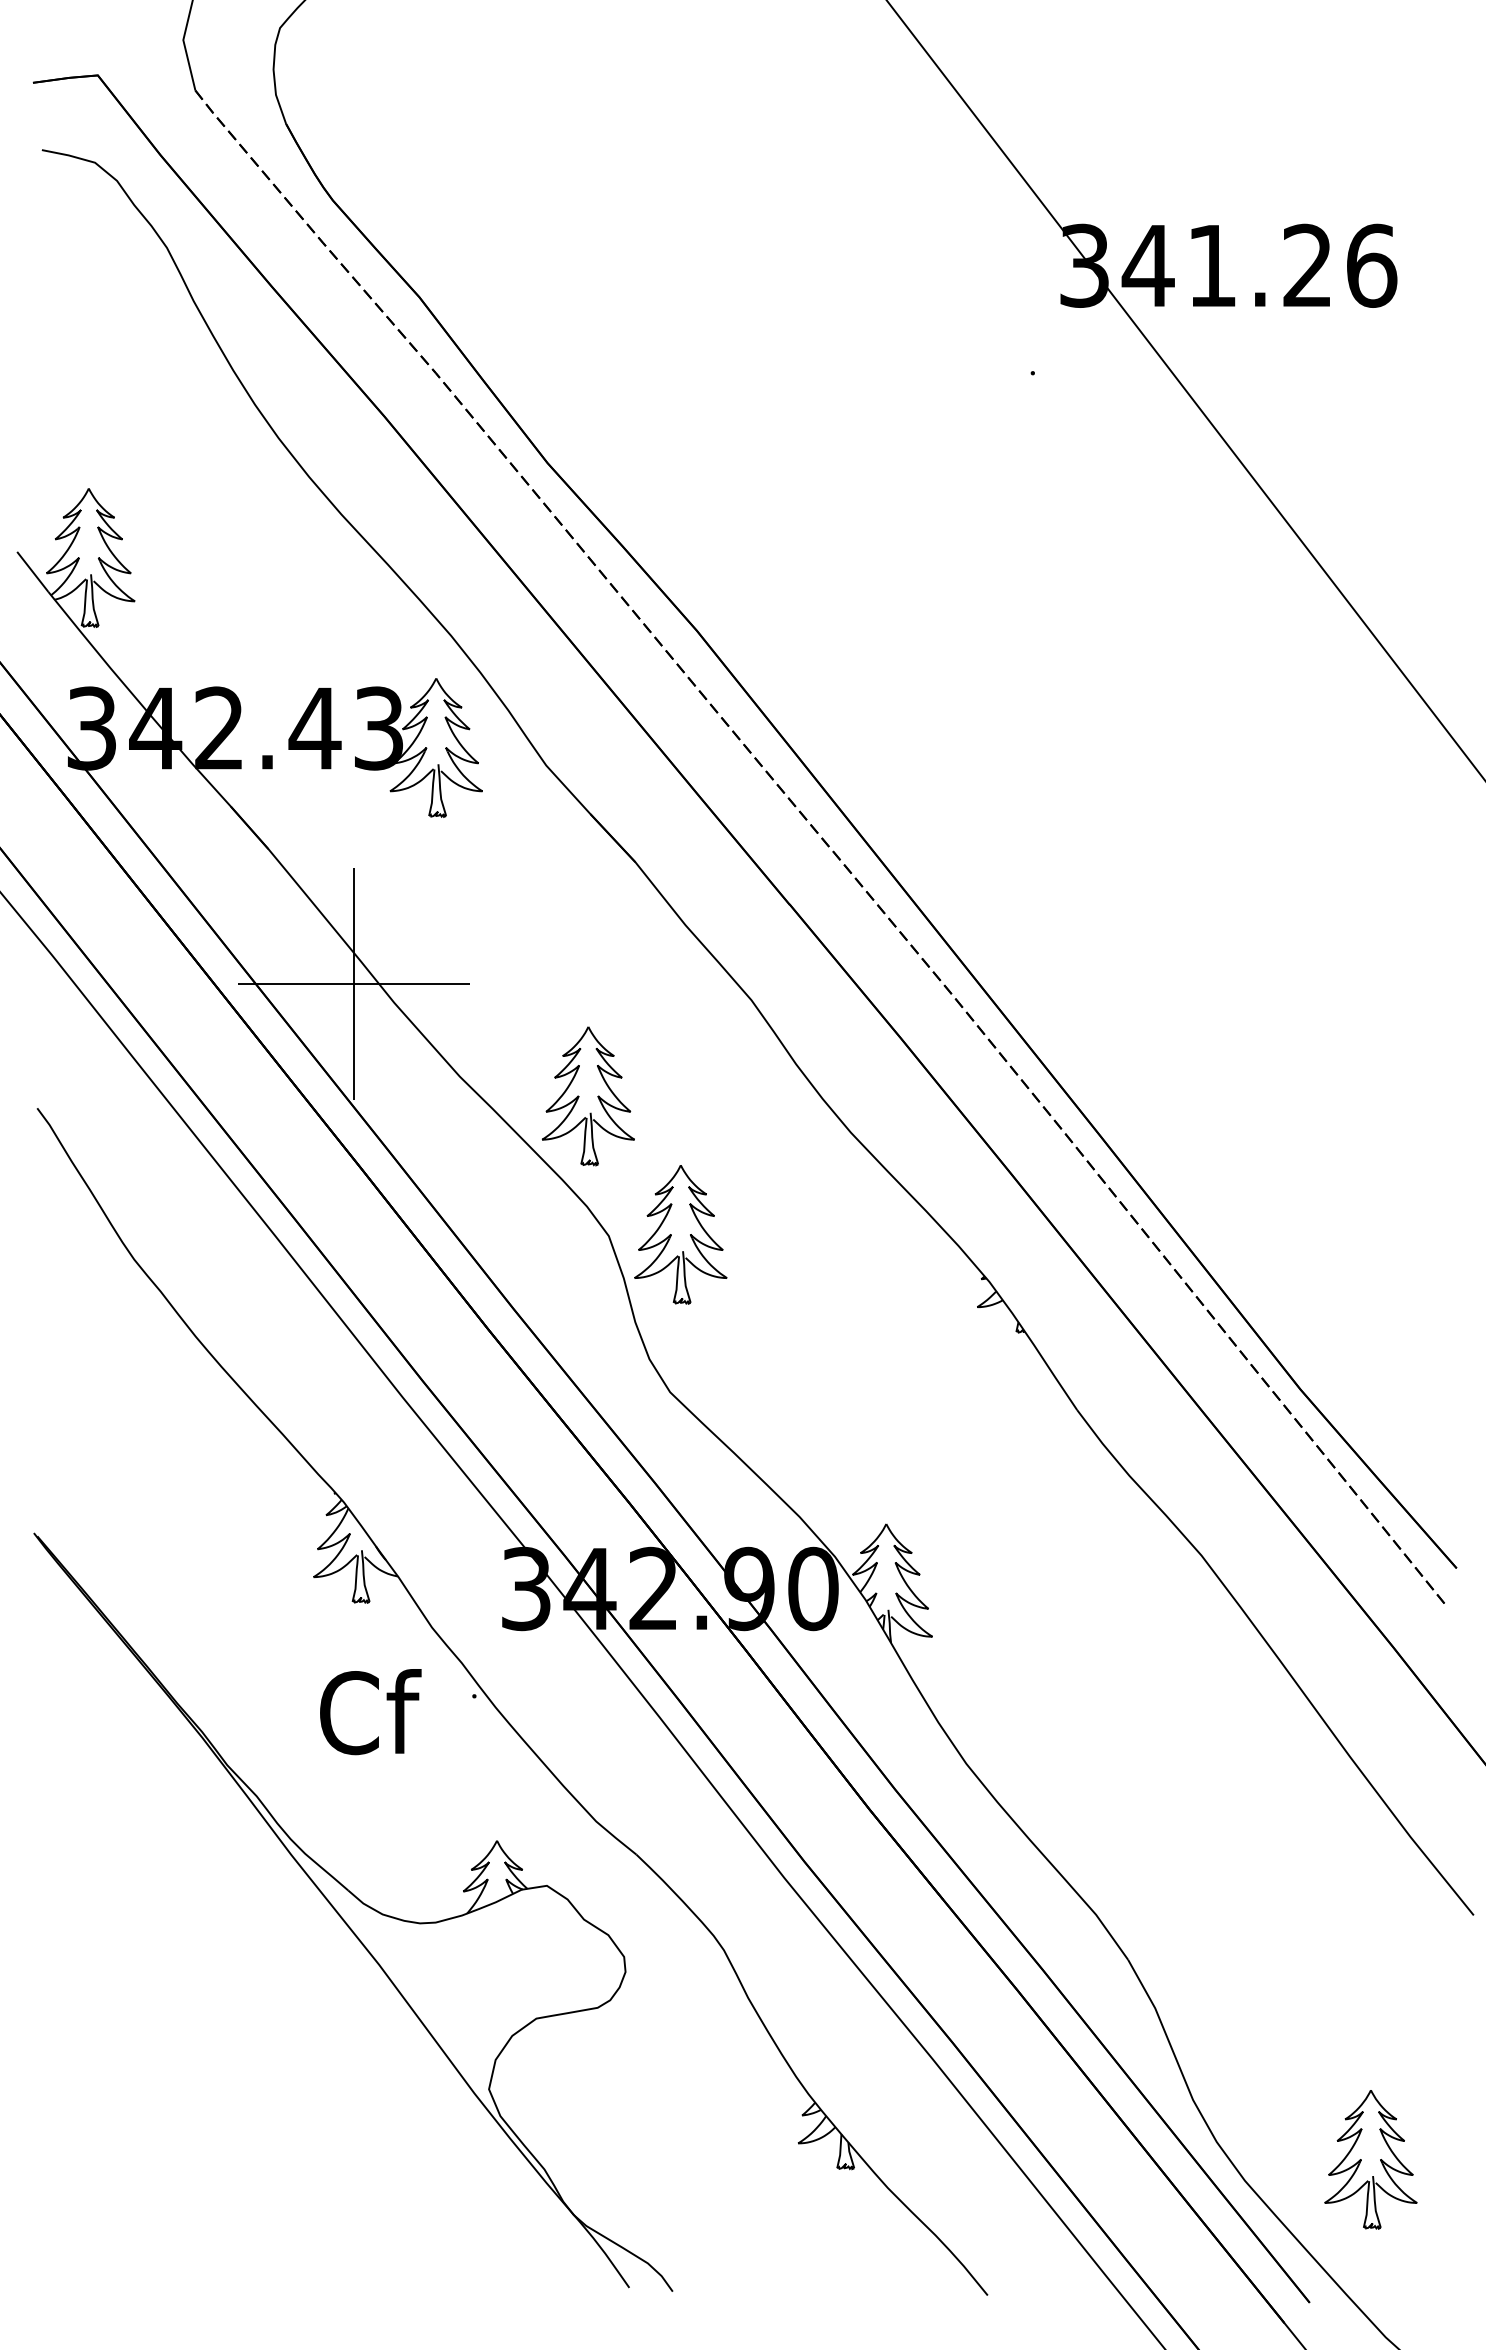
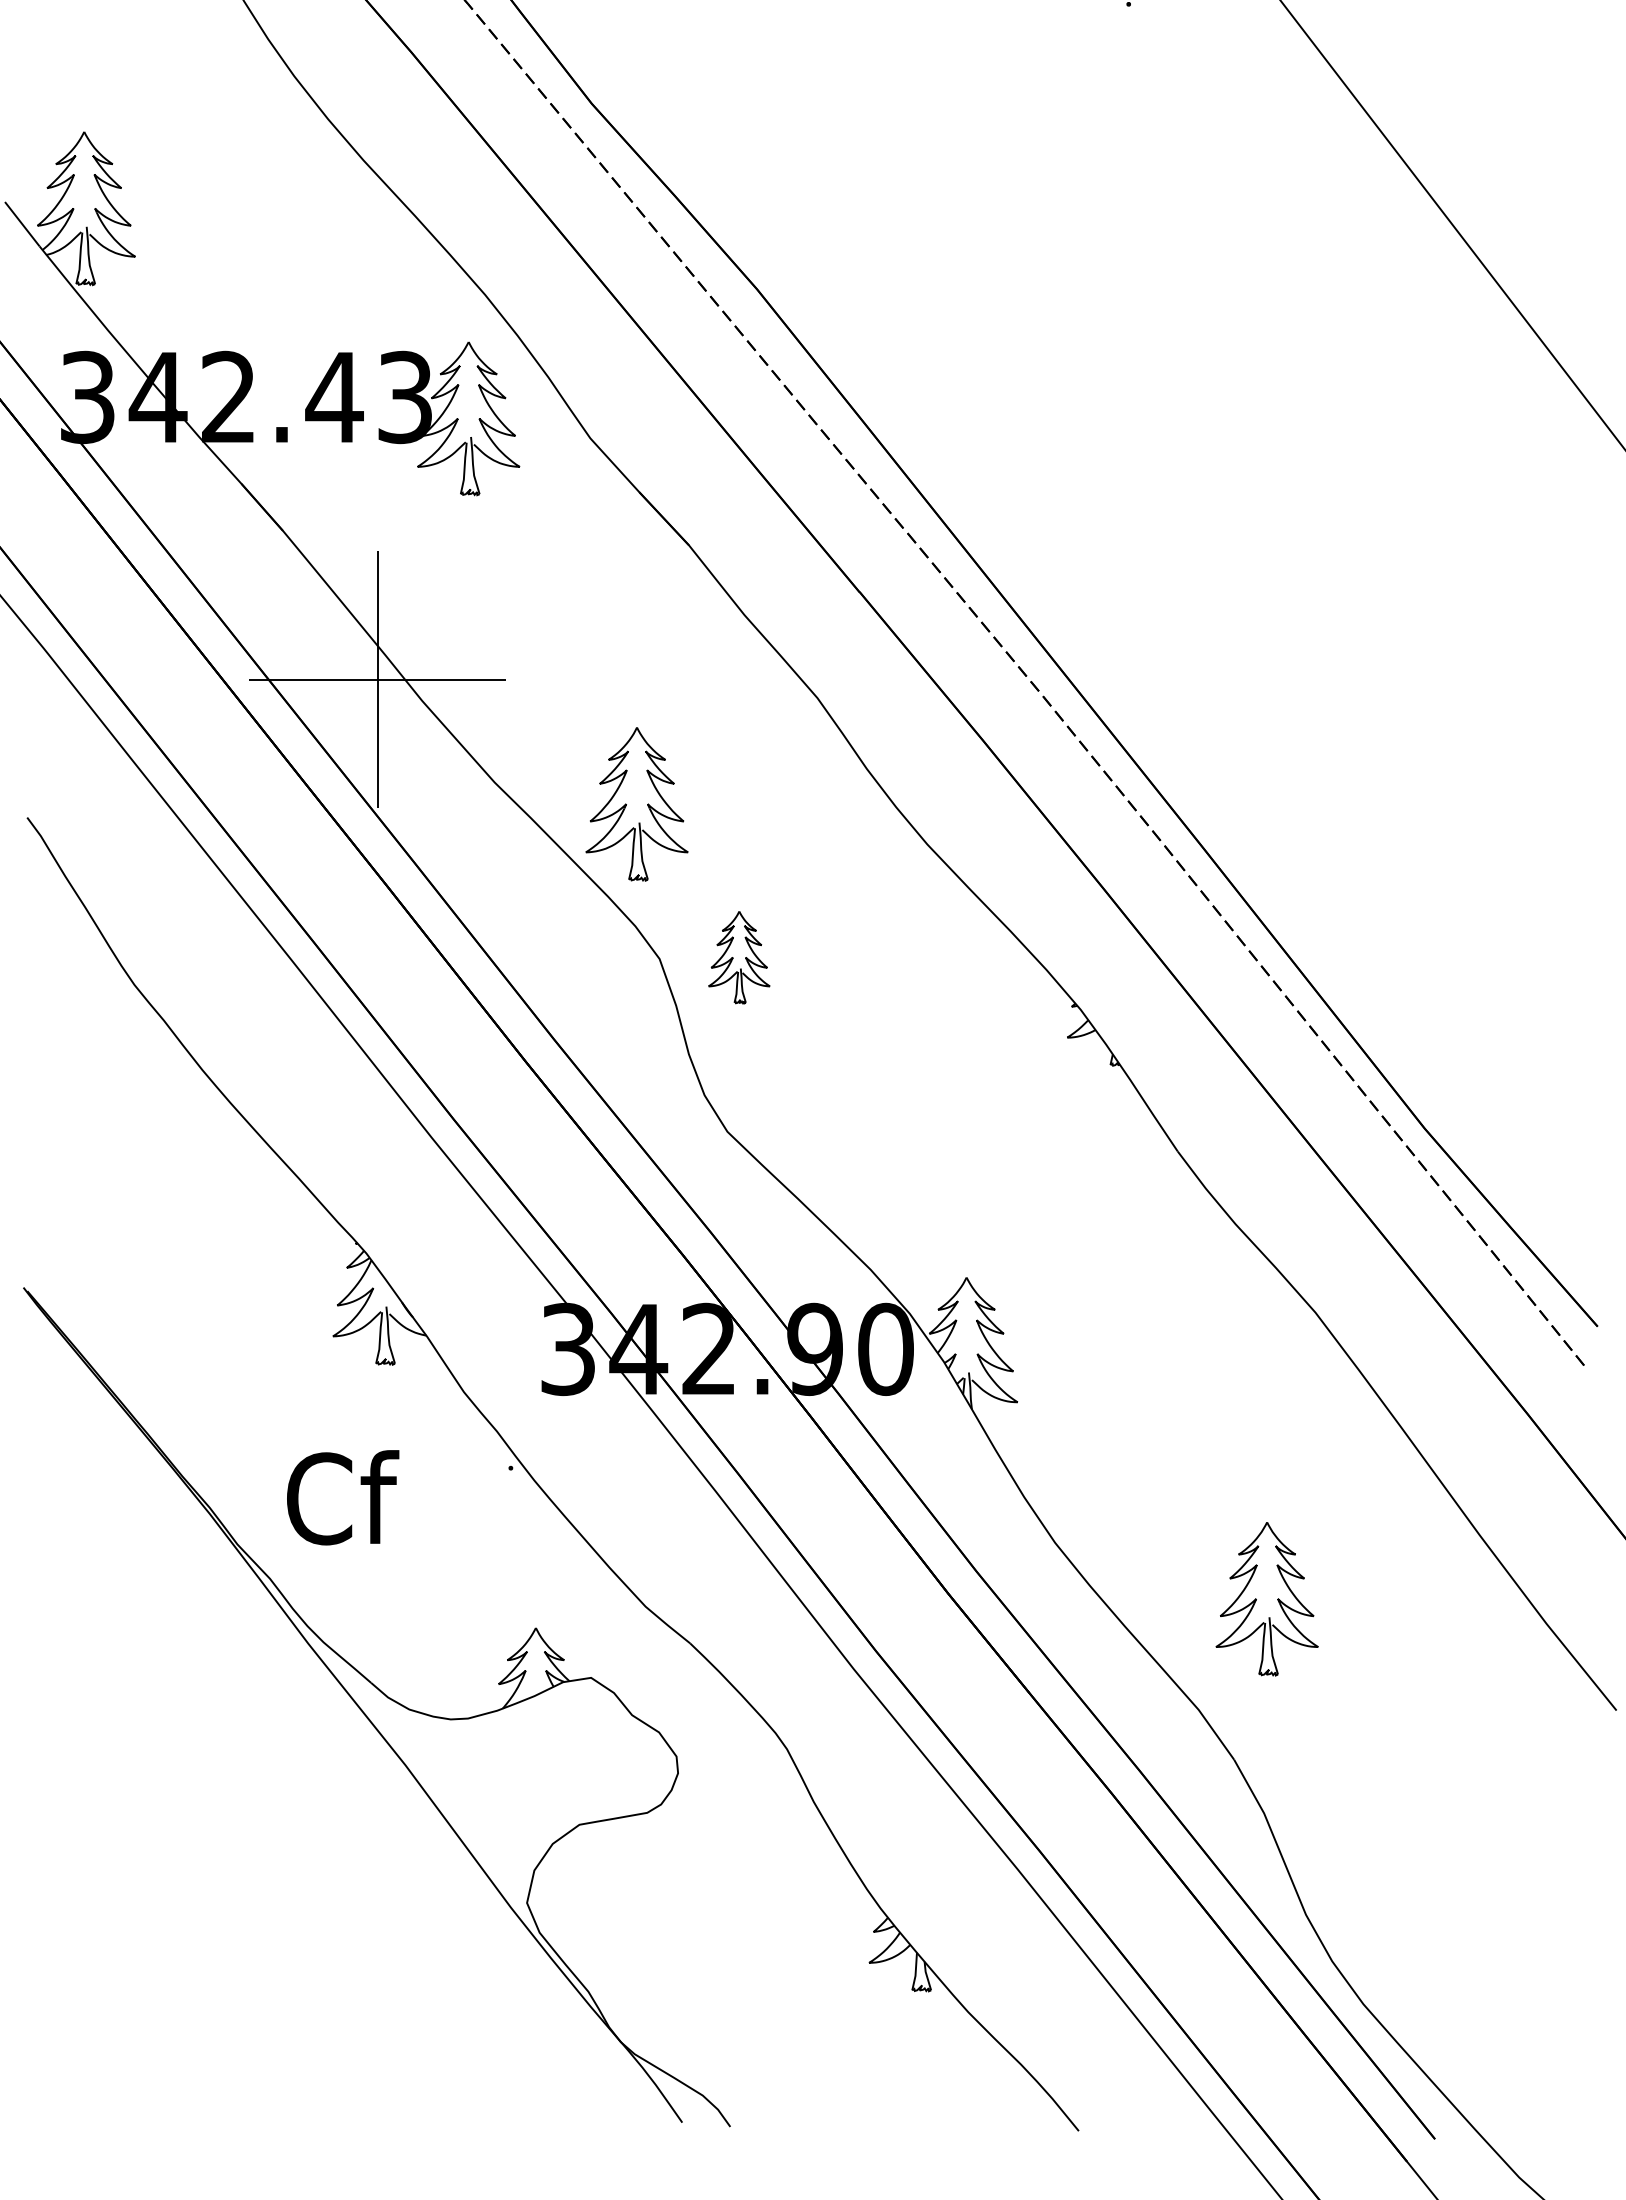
part: (680, 1234) -> (738, 957), size x0.6
text: (370, 1712) -> (342, 1498), moved
part: (1370, 2159) -> (1266, 1598), moved

